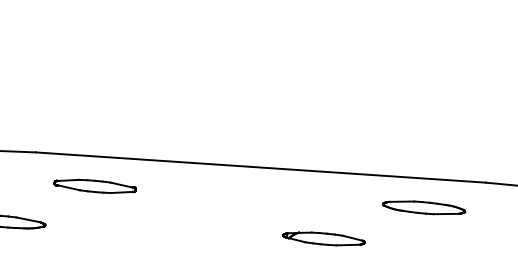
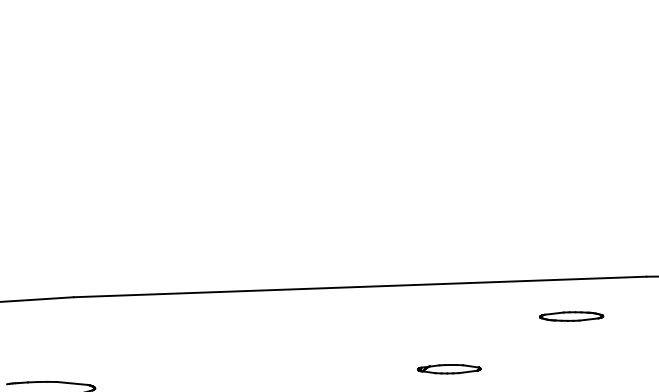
part: (94, 186) -> (152, 332), removed
part: (423, 207) -> (571, 316), size x0.6
part: (324, 239) -> (449, 369), size x0.6

